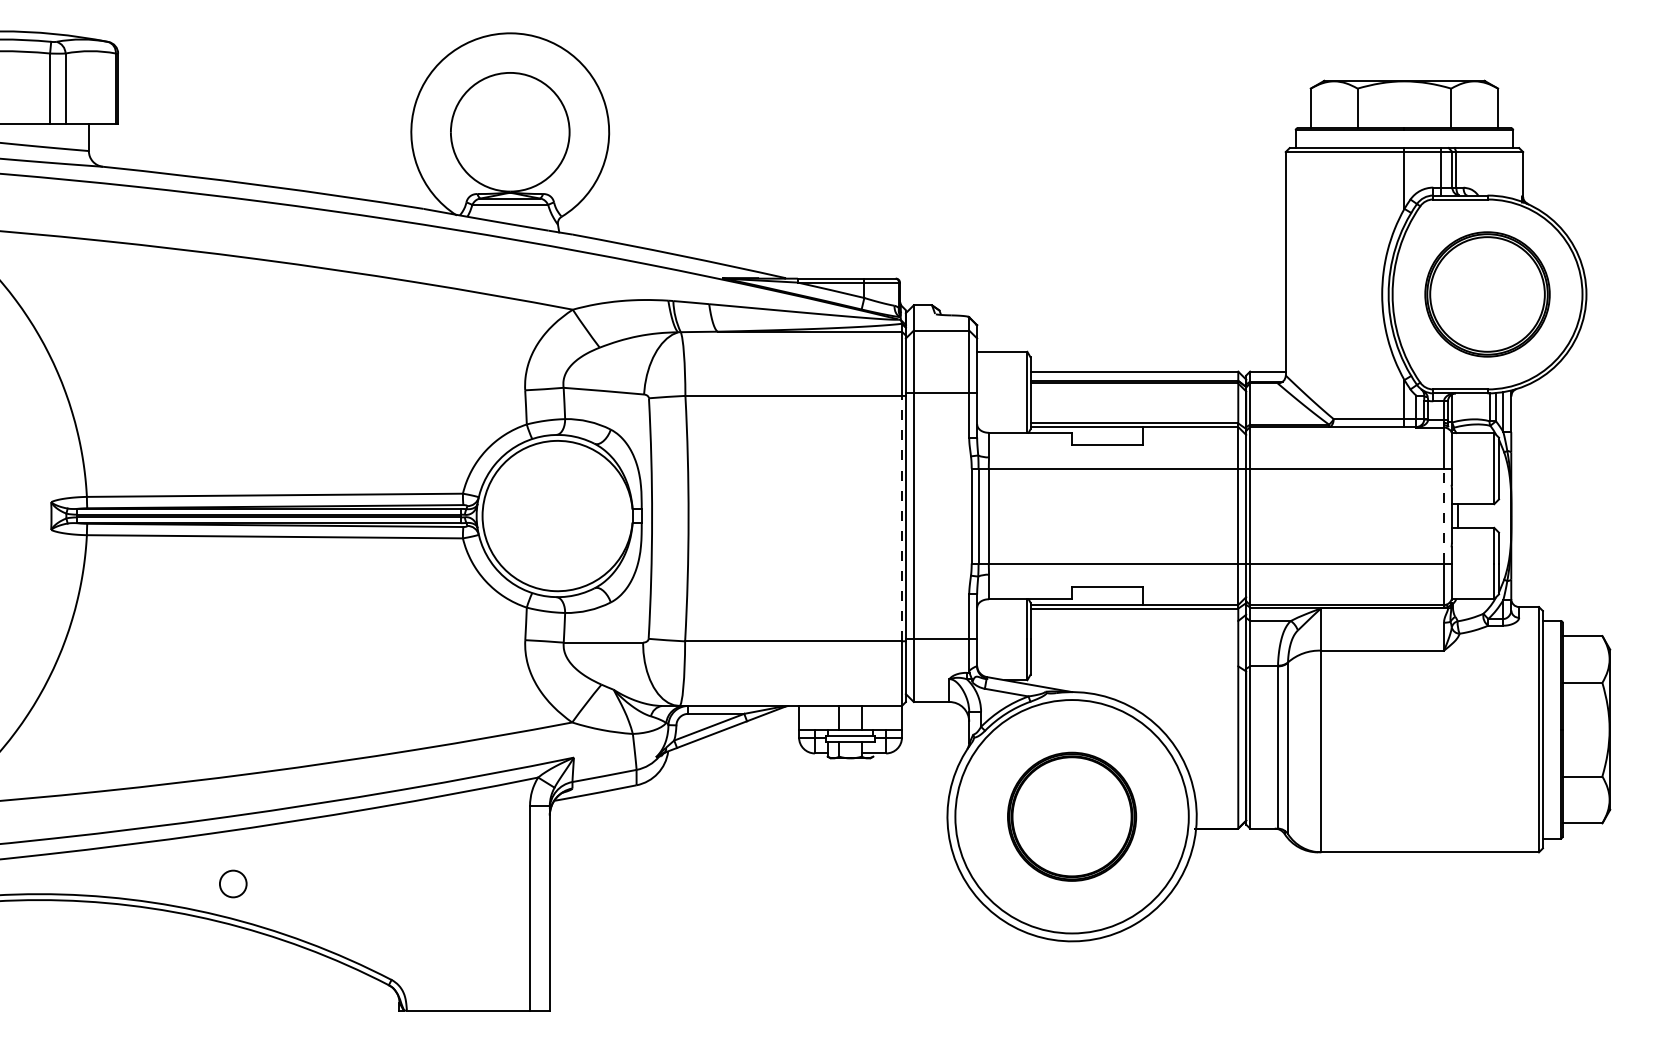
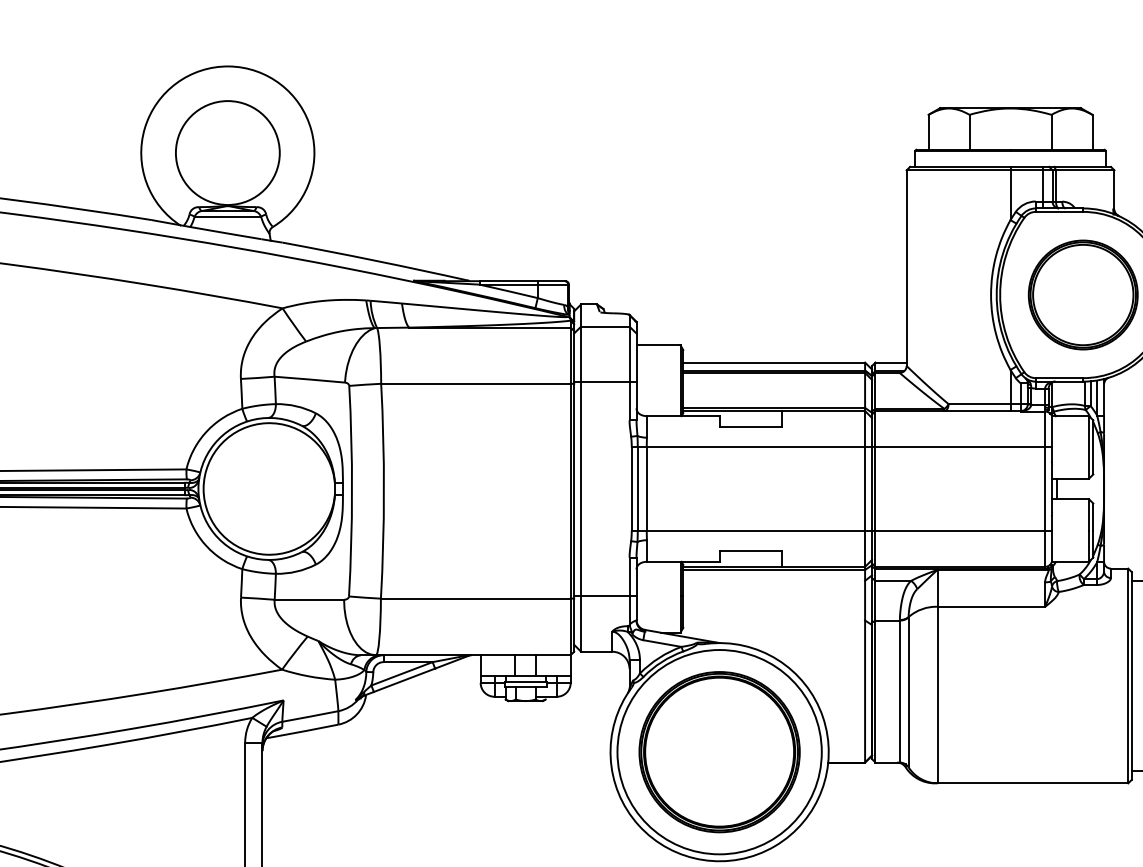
line: (1444, 515) -> (1045, 488), dashed -> solid
line: (901, 518) -> (570, 491), dashed -> solid
part: (1071, 816) -> (719, 751), size x1.43

